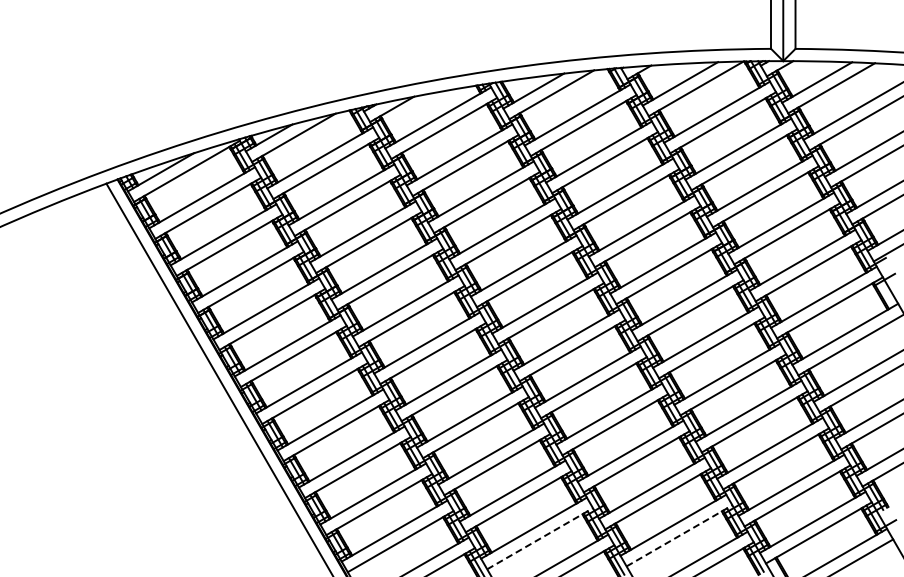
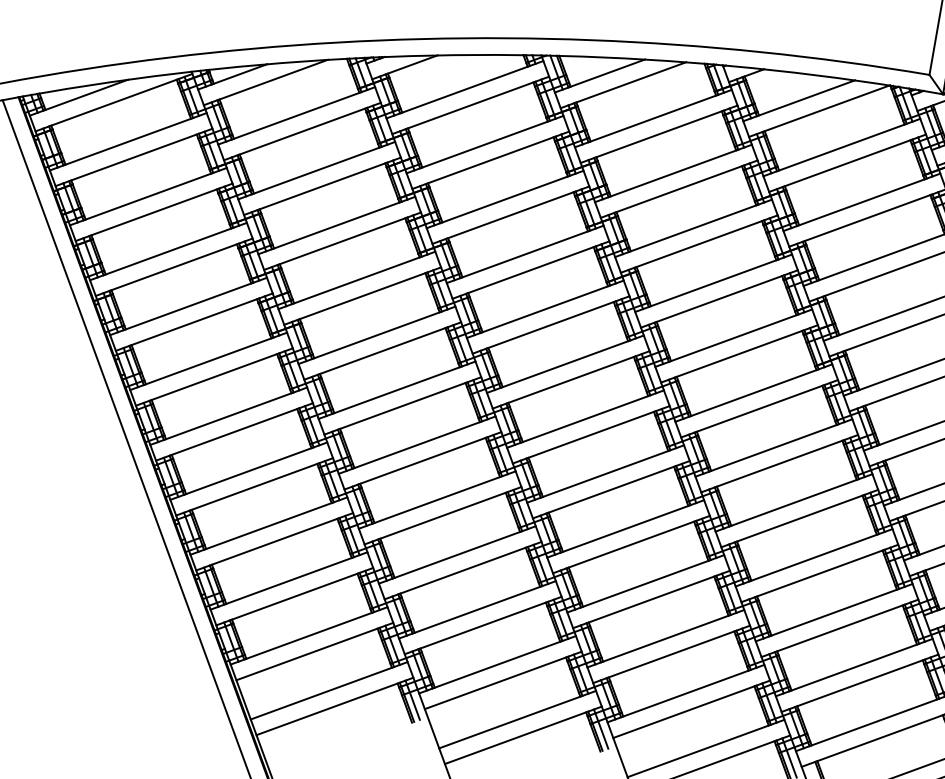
line: (679, 535) -> (691, 708), dashed -> solid
line: (540, 538) -> (503, 680), dashed -> solid

